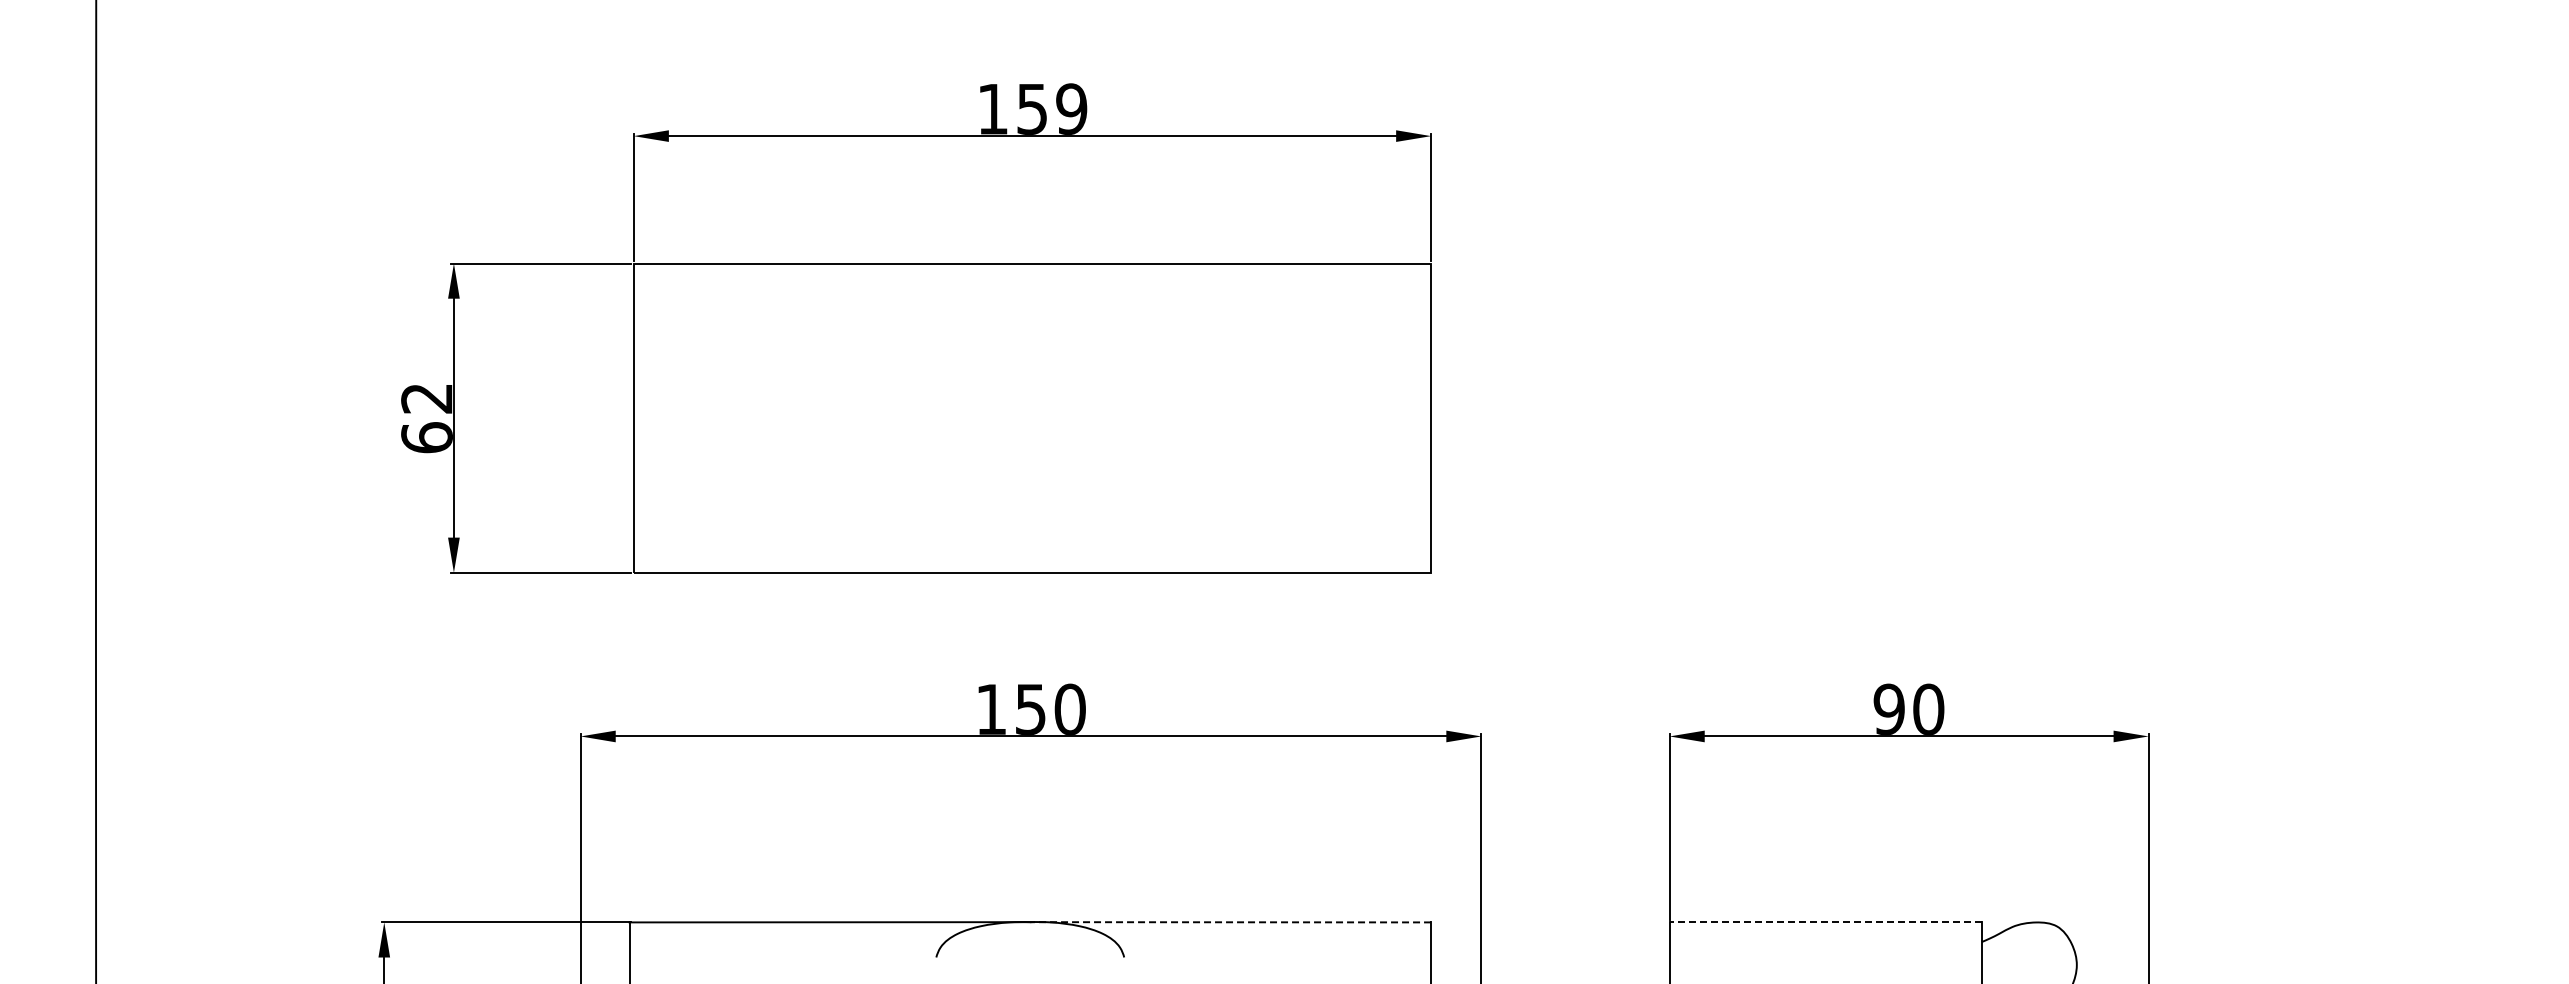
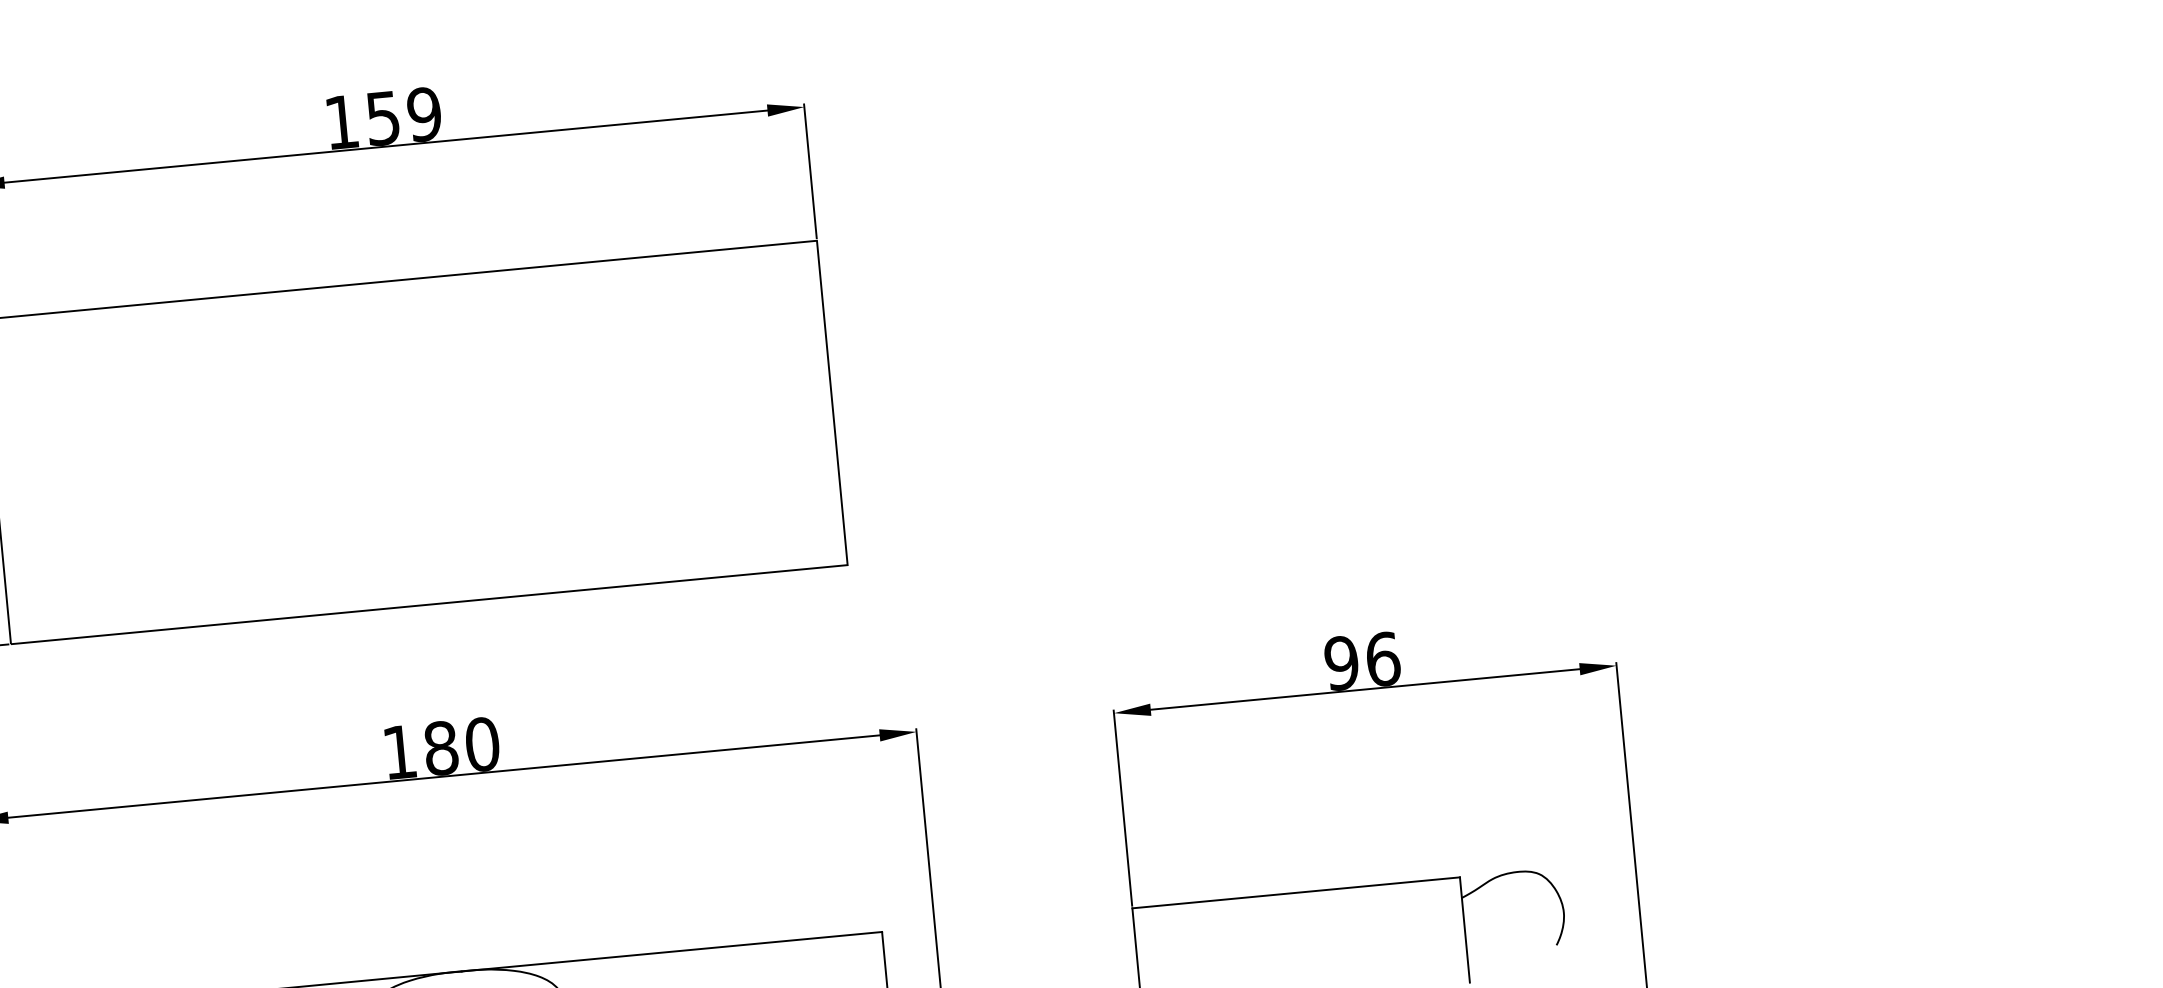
text: (1030, 708) -> (440, 747), 150 -> 180
text: (1928, 708) -> (1382, 658), 90 -> 96
line: (1230, 922) -> (671, 951), dashed -> solid
line: (1825, 922) -> (1295, 892), dashed -> solid

